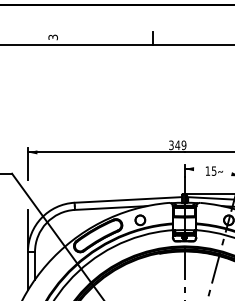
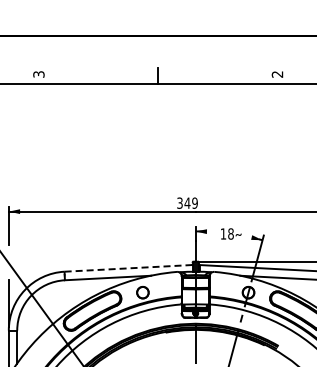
text: (213, 170) -> (230, 233), 15 -> 18
line: (129, 200) -> (129, 268), solid -> dashed

